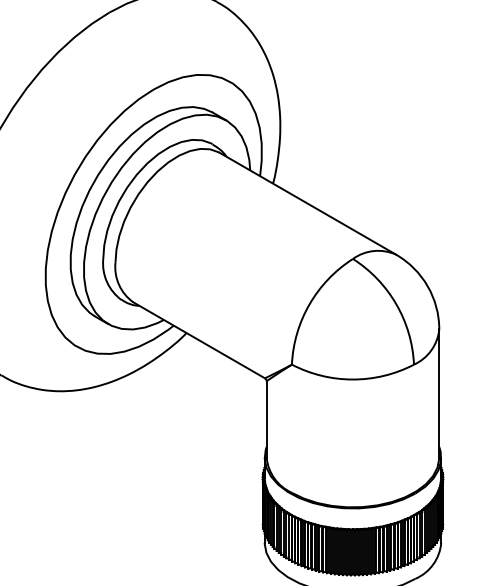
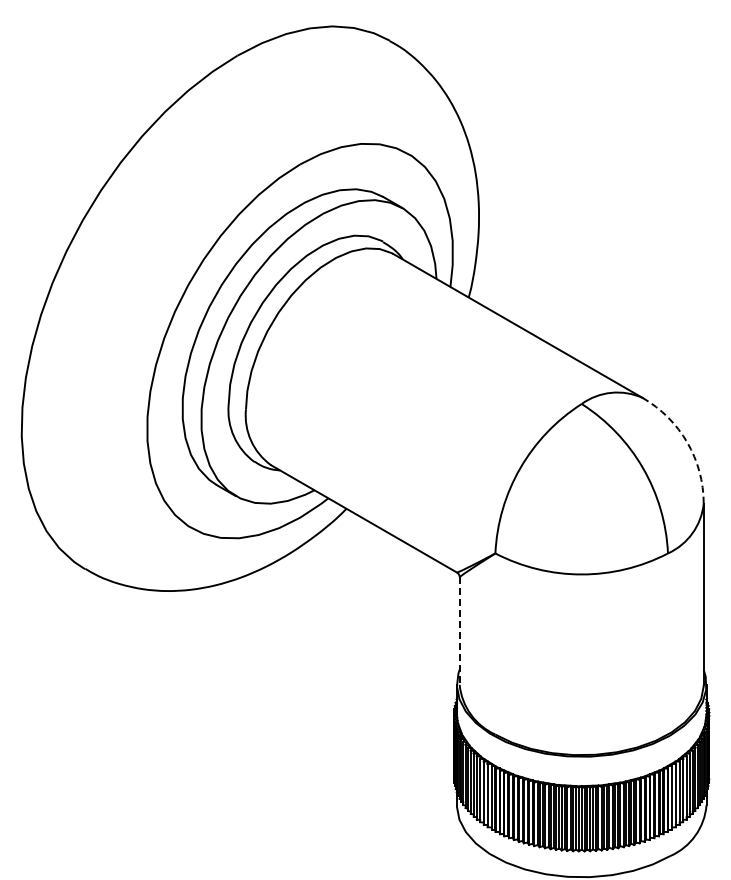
arc: (427, 286) -> (687, 442), solid -> dashed
line: (266, 419) -> (459, 631), solid -> dashed

